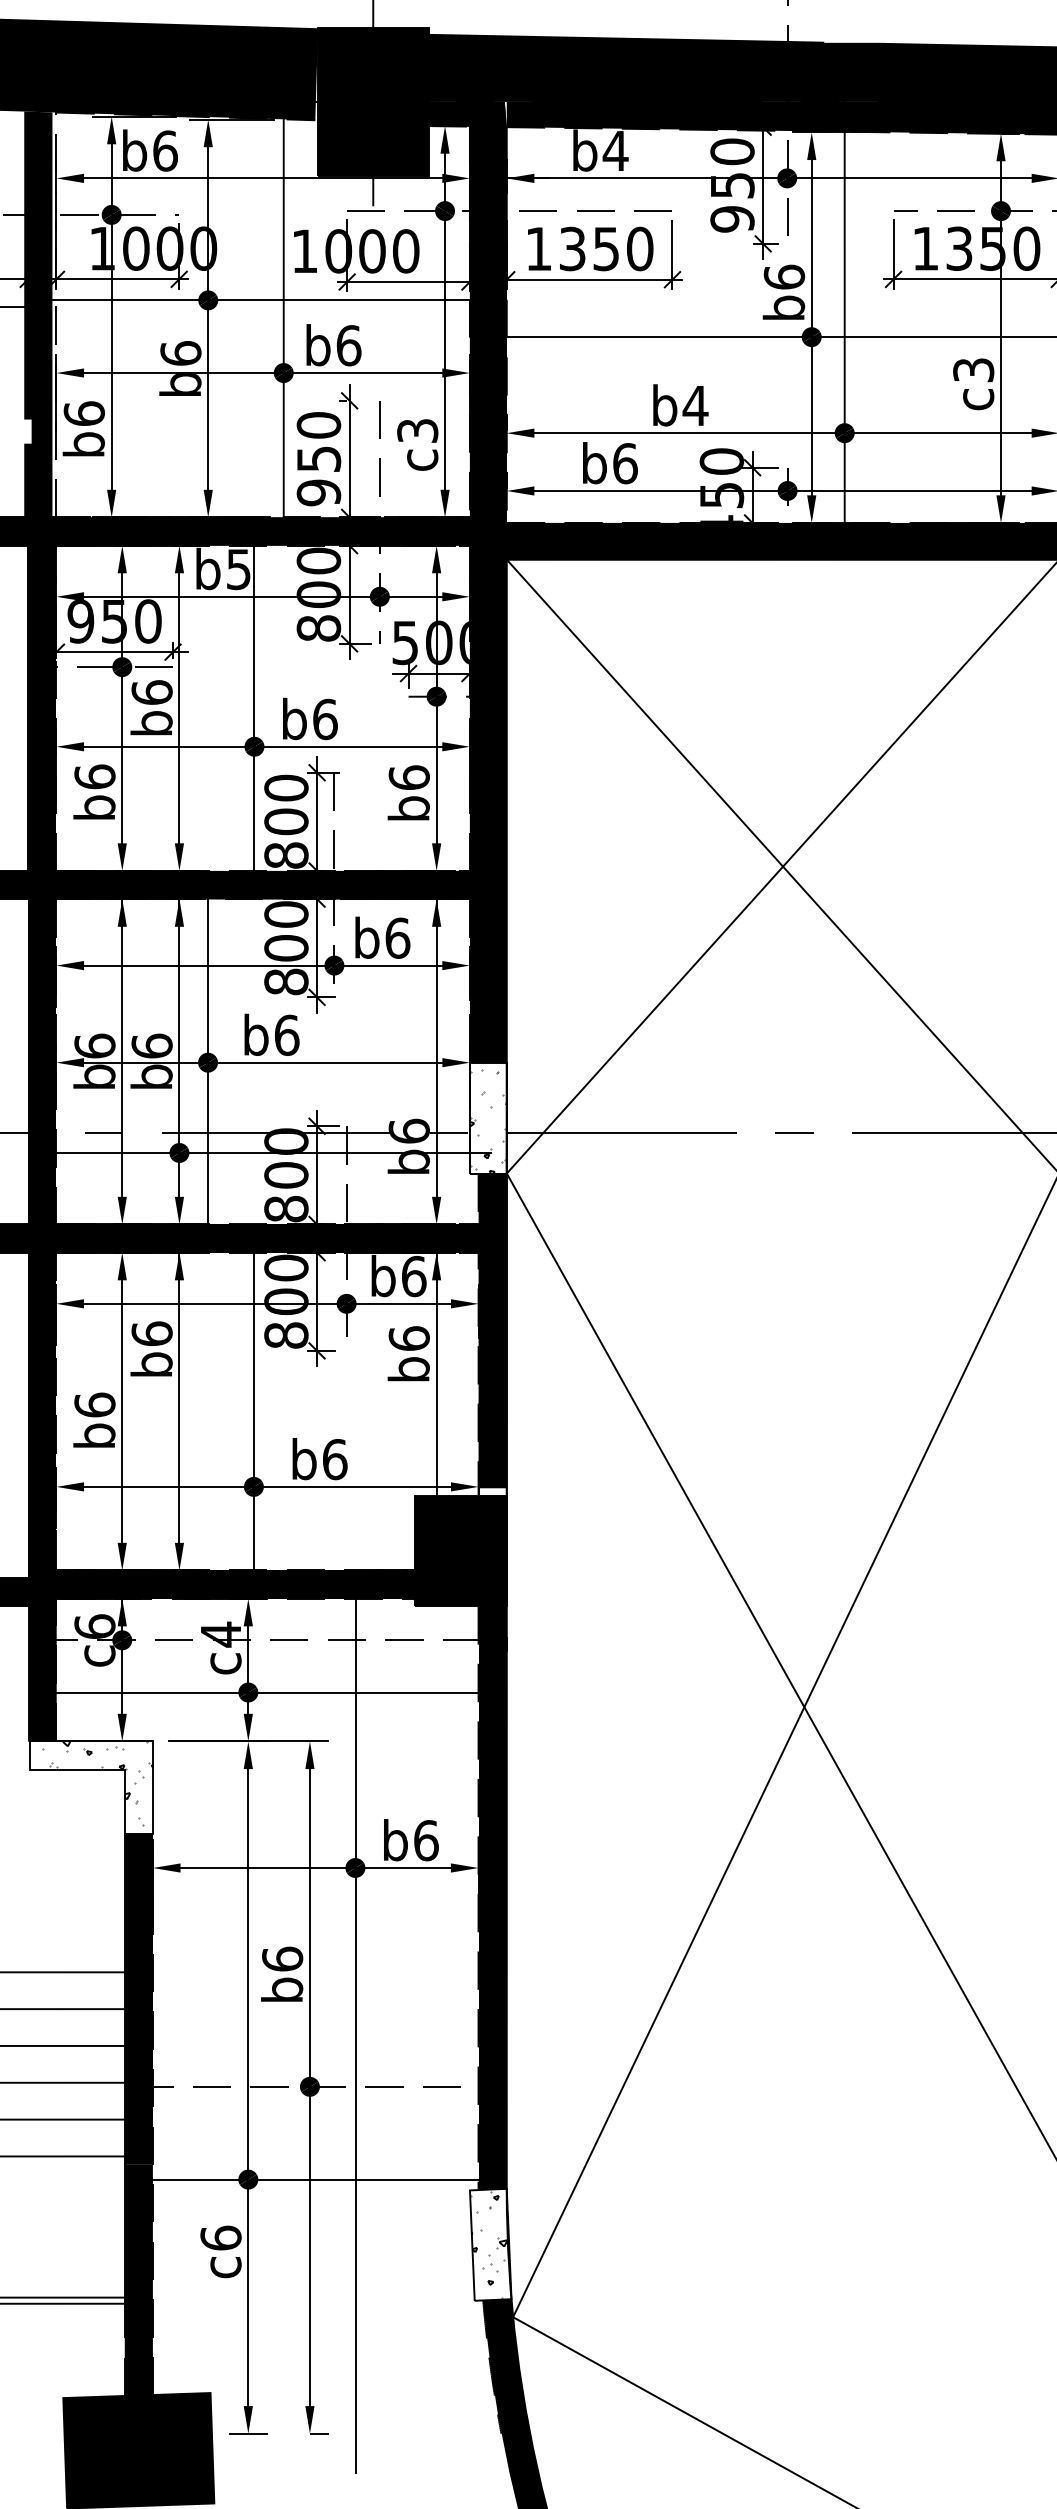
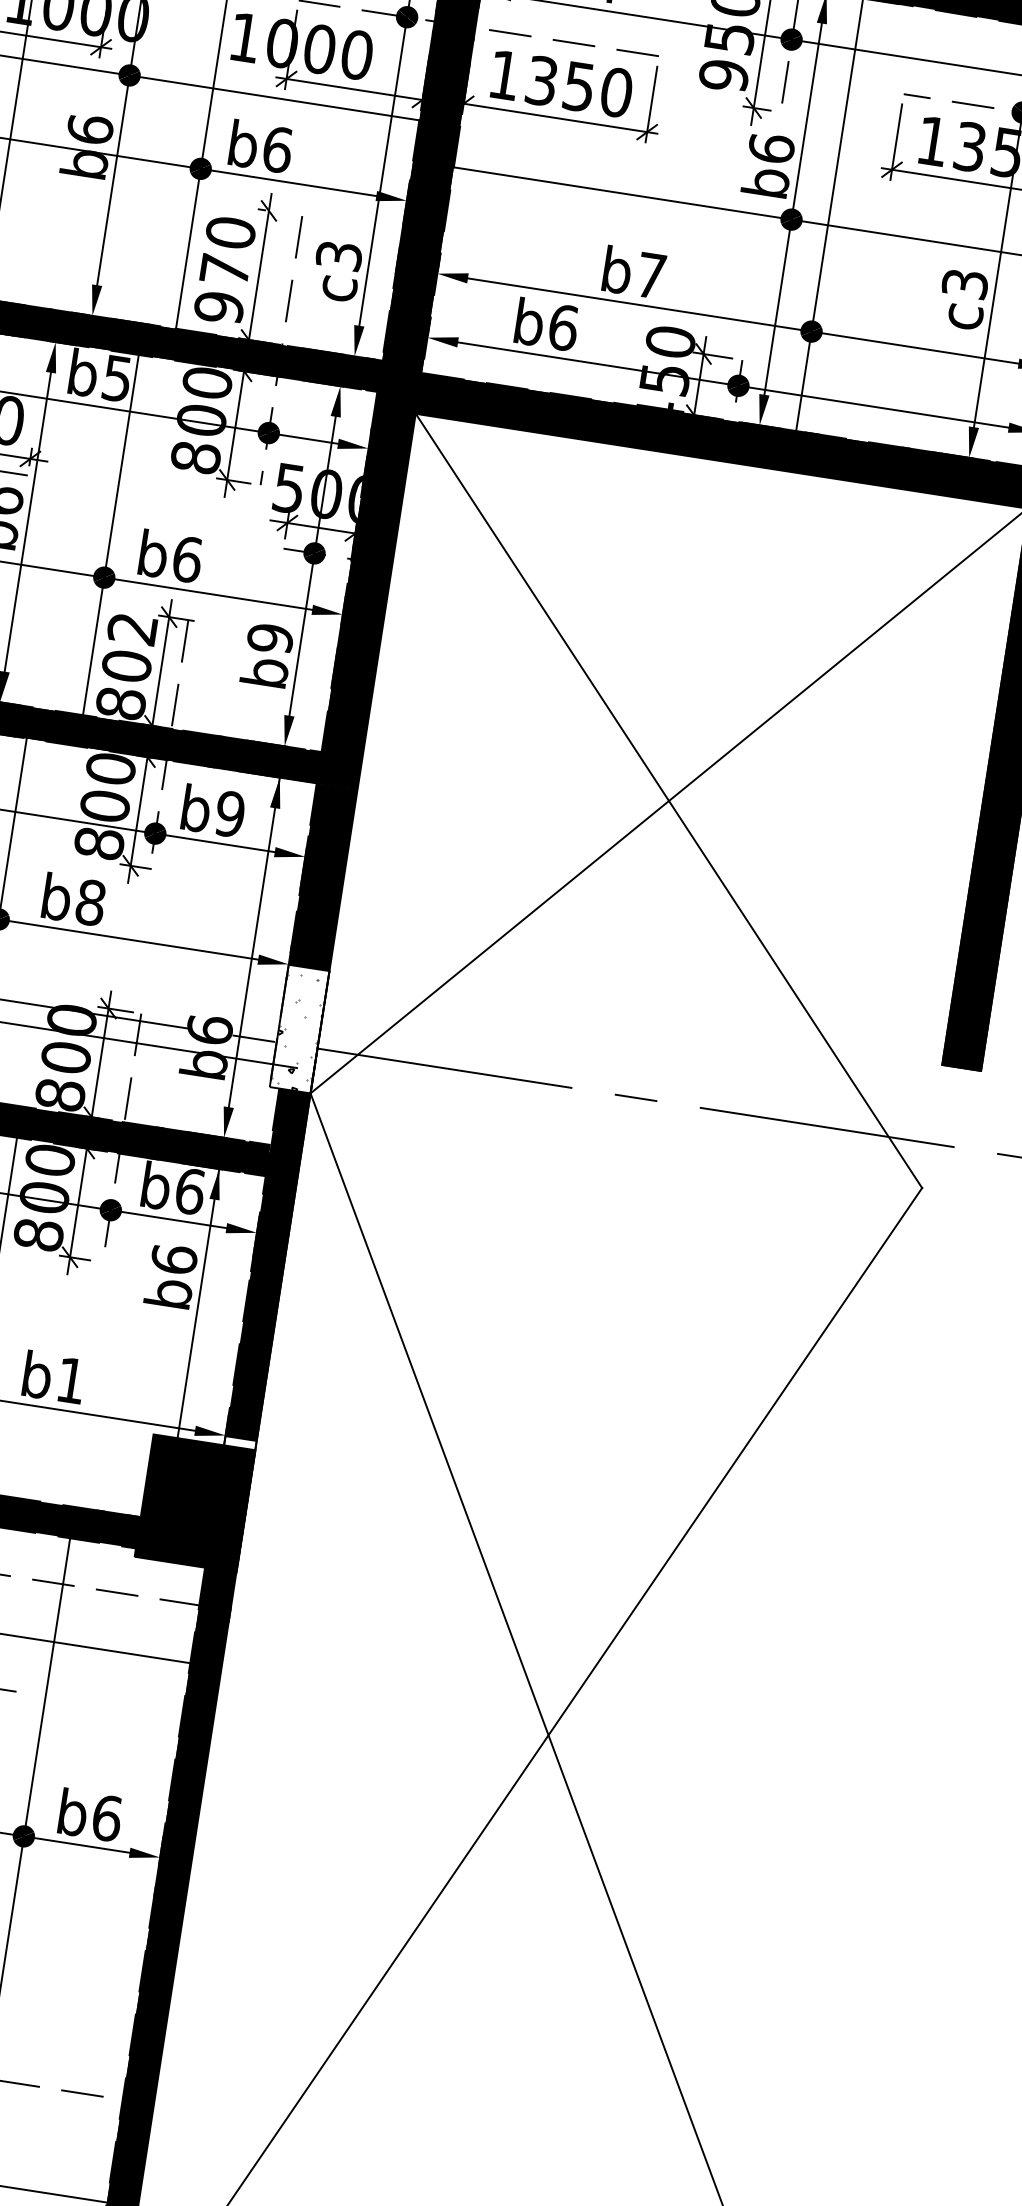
text: (695, 405) -> (651, 275), b4 -> b7
text: (319, 458) -> (225, 269), 950 -> 970
text: (408, 777) -> (269, 638), b6 -> b9
text: (286, 787) -> (132, 628), 800 -> 802
text: (397, 937) -> (229, 813), b6 -> b9
text: (286, 1034) -> (90, 901), b6 -> b8
text: (335, 1459) -> (71, 1380), b6 -> b1

